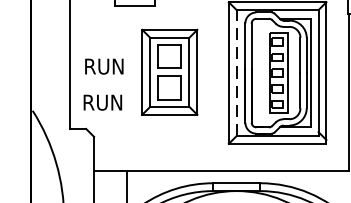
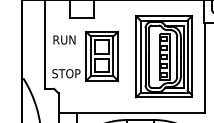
text: (104, 65) -> (64, 39), moved
line: (236, 72) -> (140, 56), dashed -> solid
text: (107, 102) -> (66, 73), RUN -> STOP

